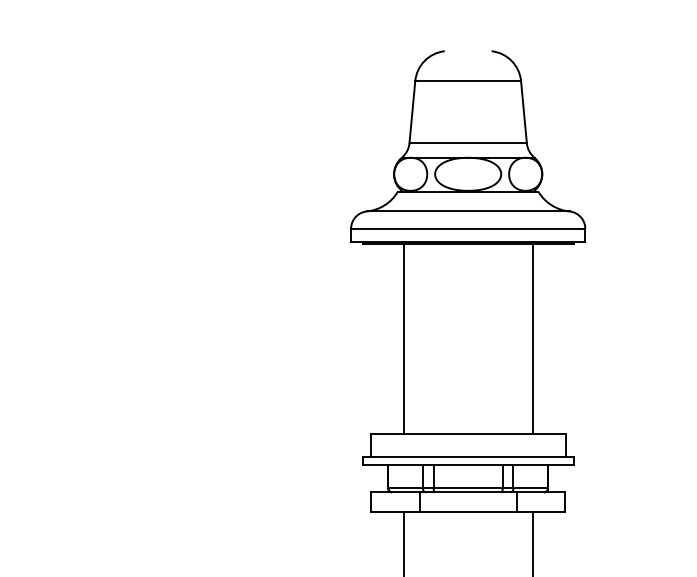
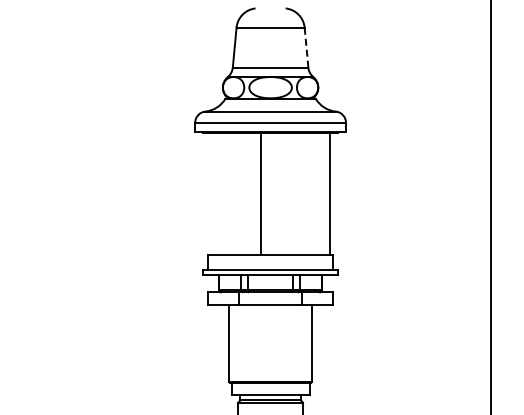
line: (523, 111) -> (306, 47), solid -> dashed
line: (404, 338) -> (261, 193), moved
line: (533, 338) -> (330, 193), moved

